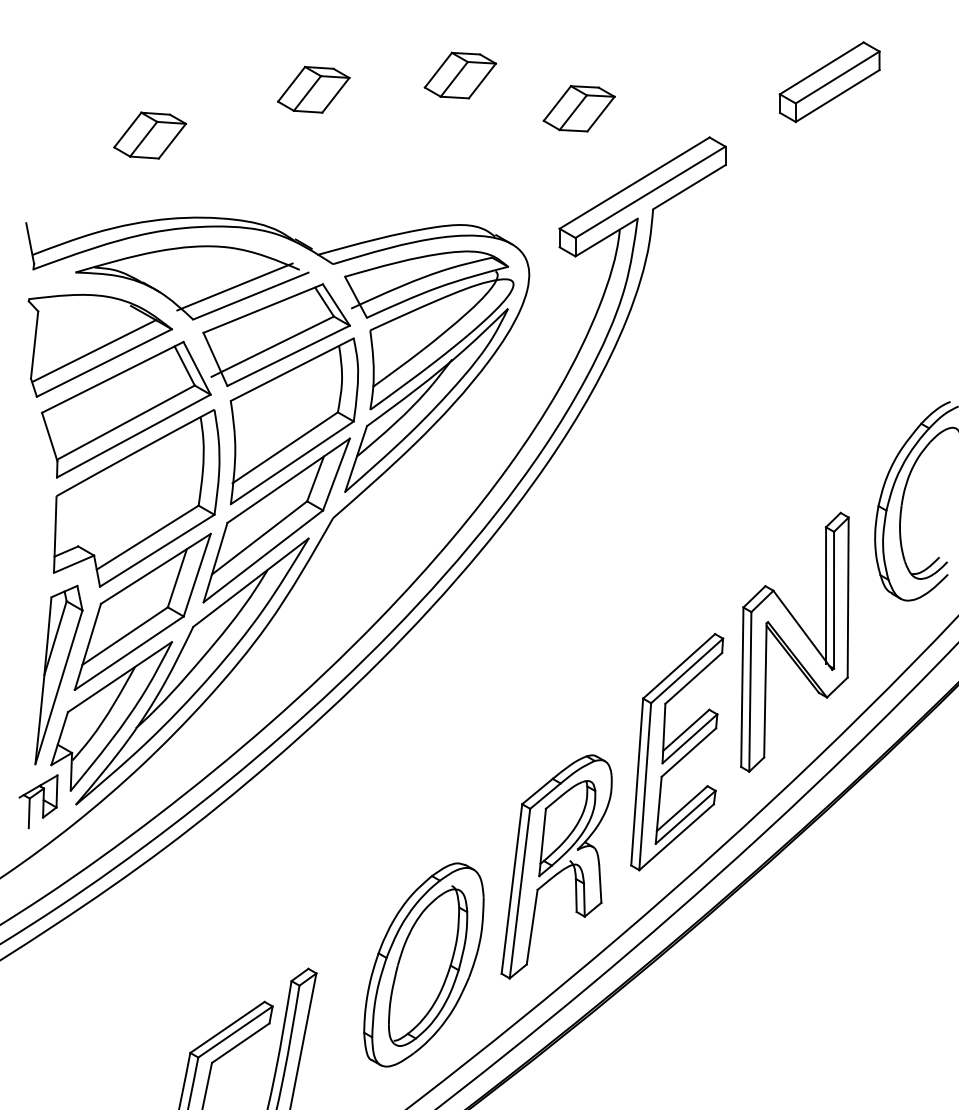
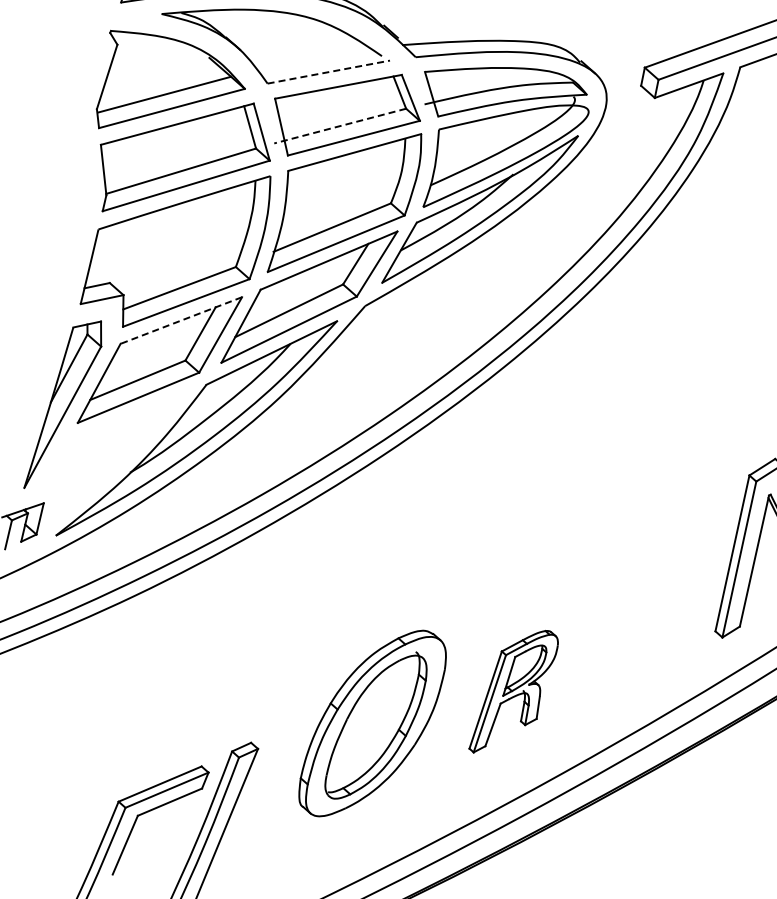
line: (234, 286) -> (314, 59), removed
line: (251, 295) -> (329, 71), solid -> dashed
line: (272, 346) -> (339, 125), solid -> dashed
line: (155, 569) -> (180, 321), solid -> dashed
part: (111, 716) -> (108, 456), removed
part: (677, 752) -> (655, 604), removed
part: (556, 866) -> (514, 691), size x0.6
part: (423, 964) -> (372, 723), moved

